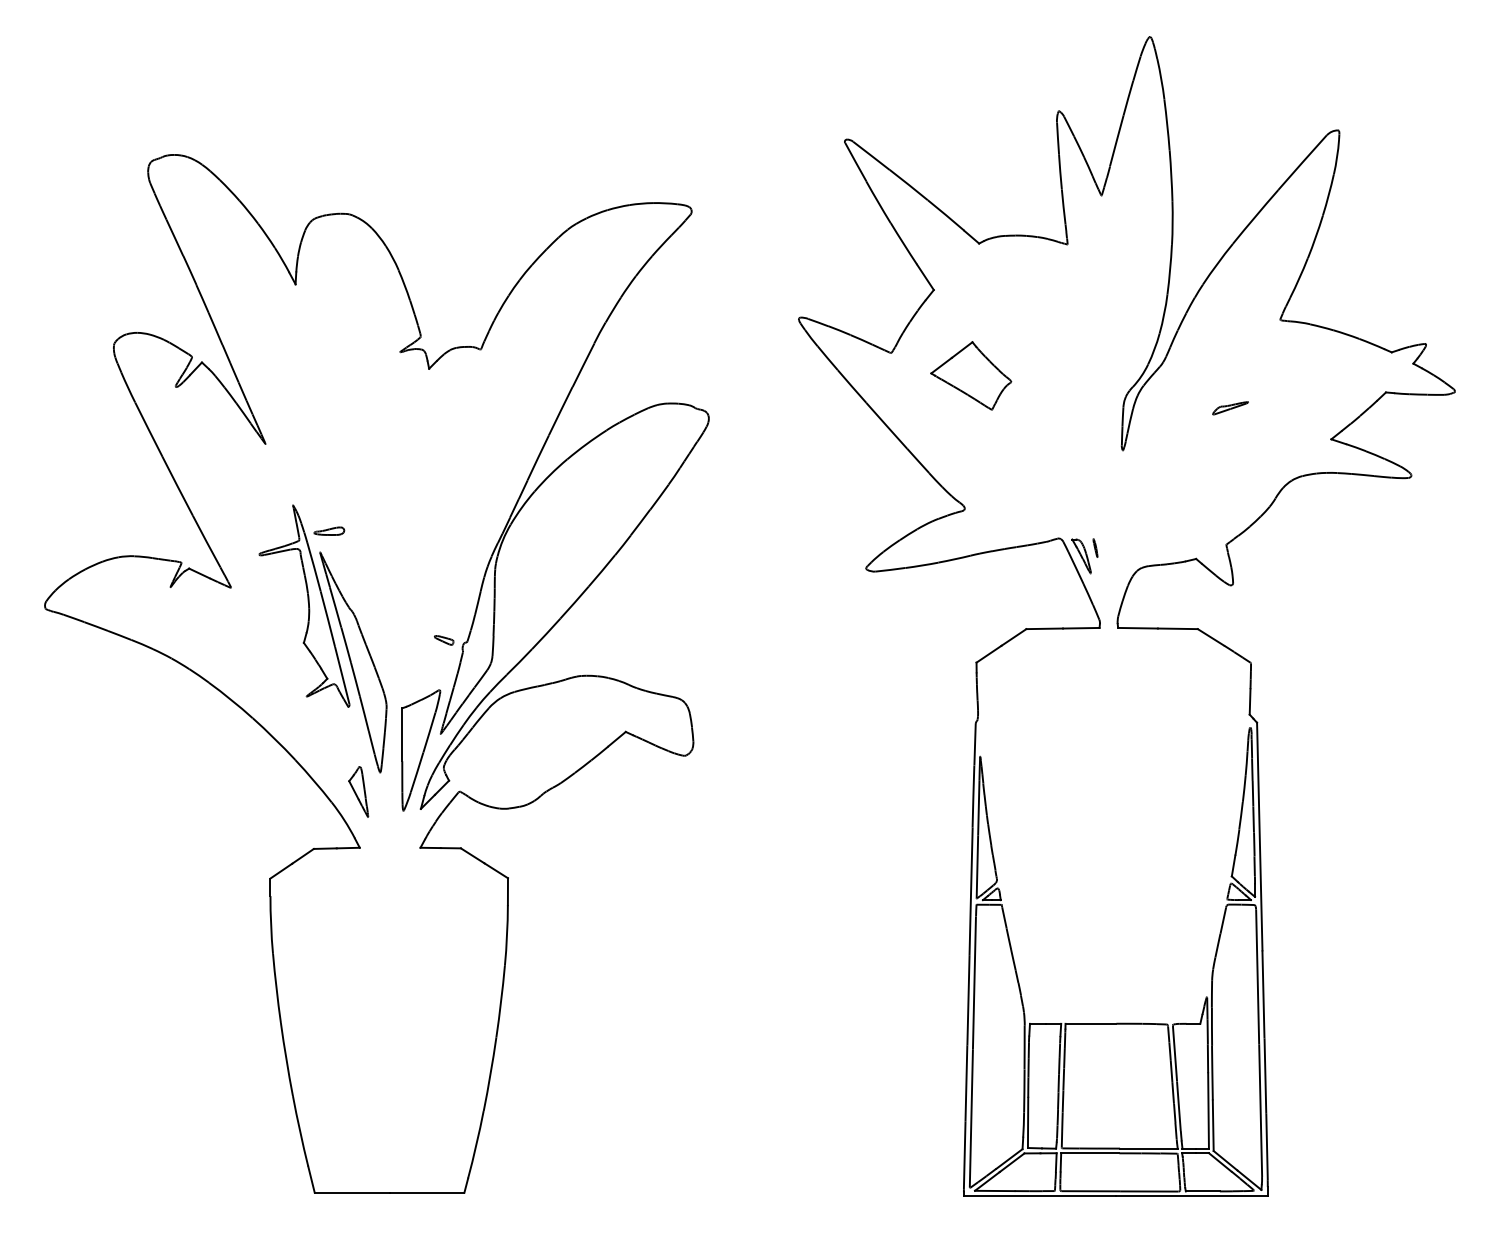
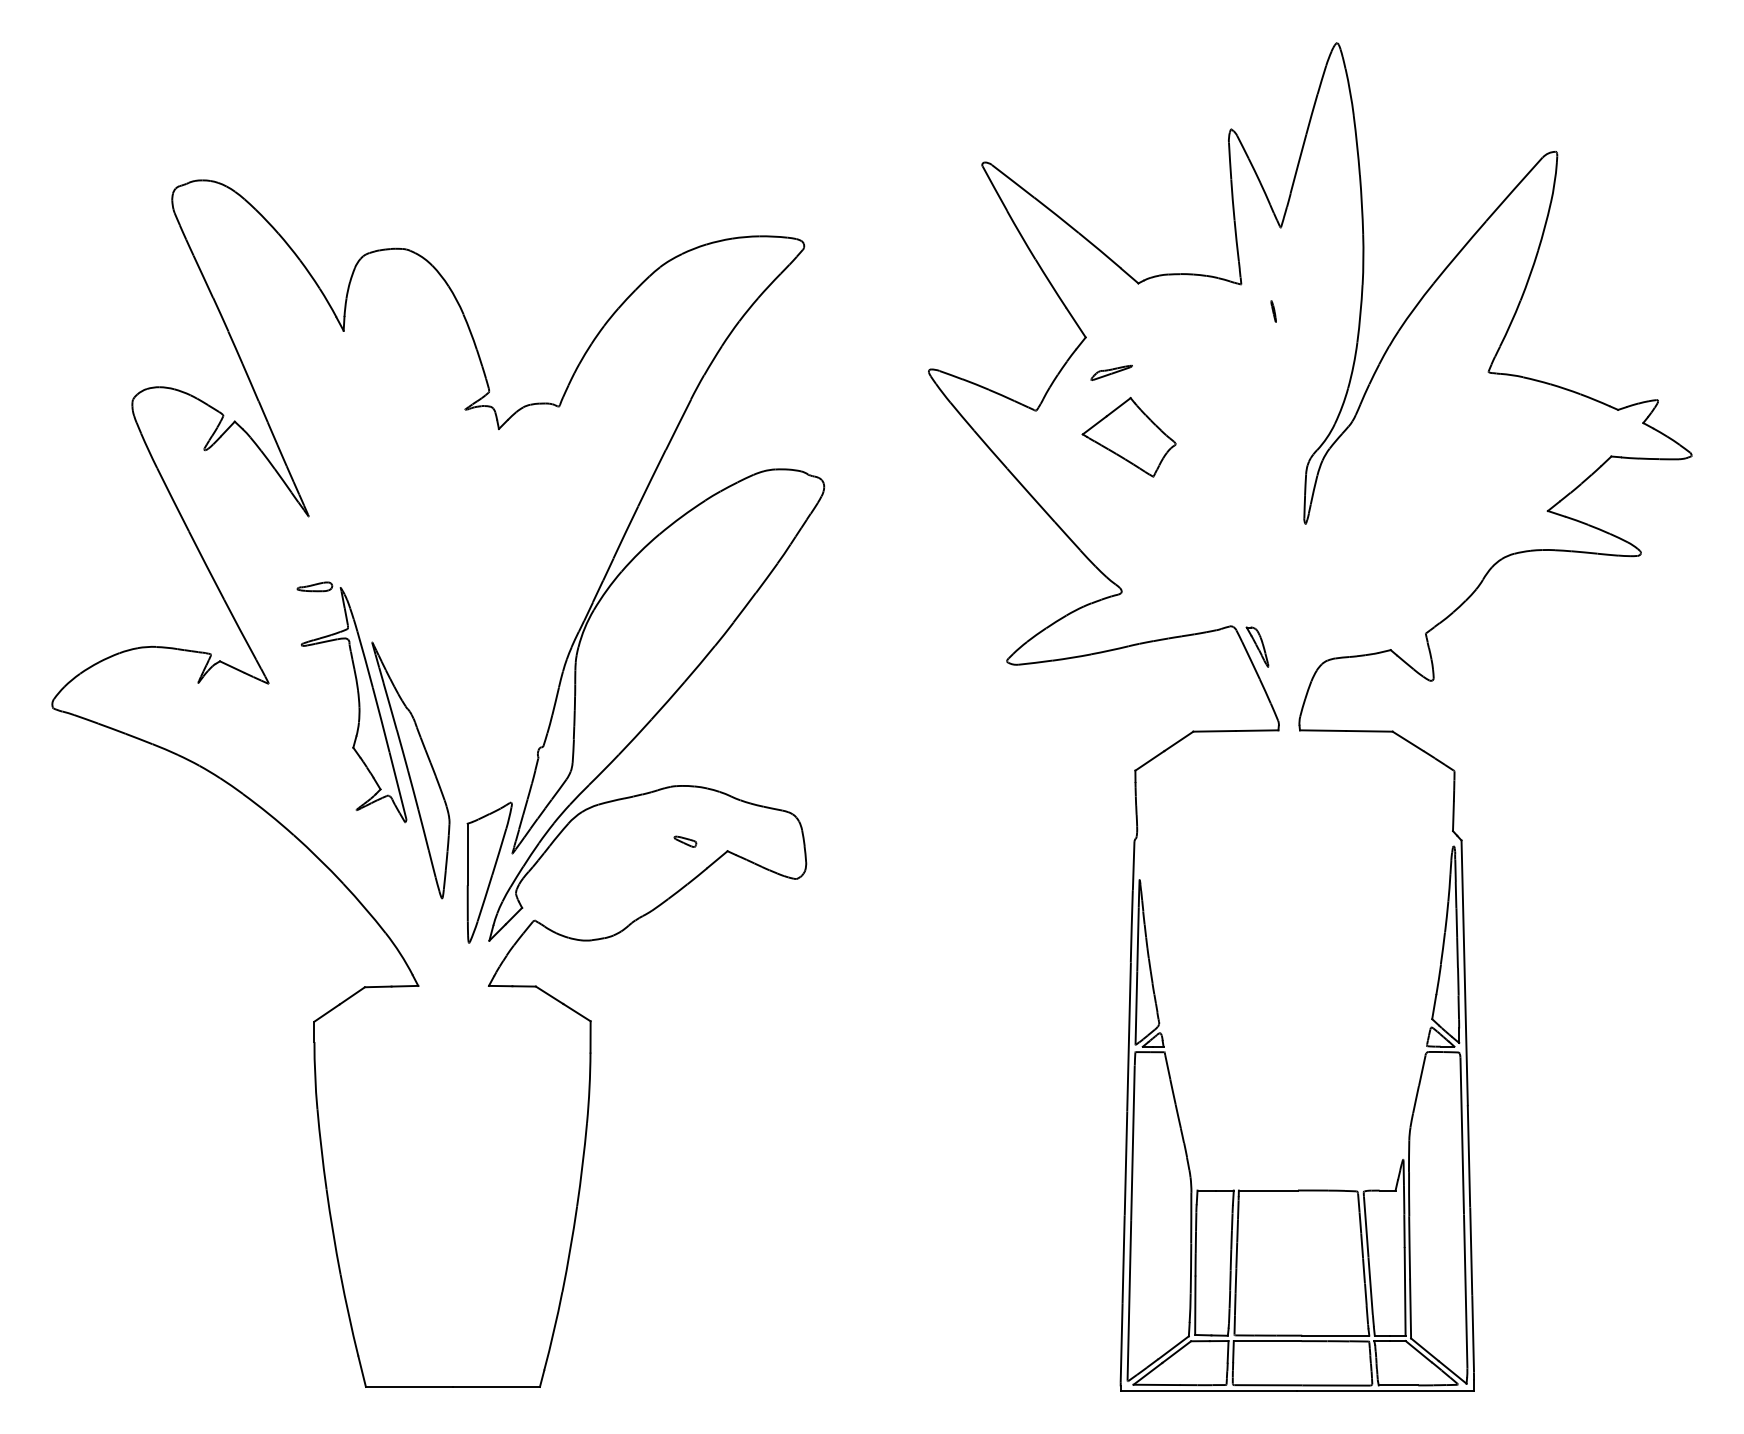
part: (1230, 407) -> (1111, 372), moved
part: (328, 530) -> (314, 586), moved
line: (1095, 548) -> (1273, 311), moved
part: (444, 640) -> (685, 841), moved
part: (358, 792) -> (416, 921), removed

